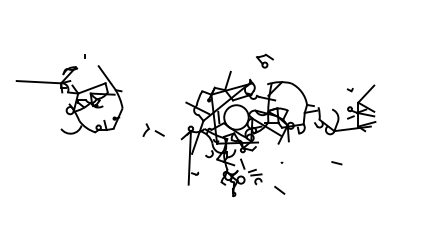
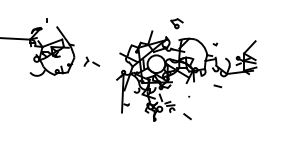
part: (349, 90) -> (214, 44), moved
part: (153, 129) -> (91, 61), moved
line: (336, 163) -> (217, 86), moved

